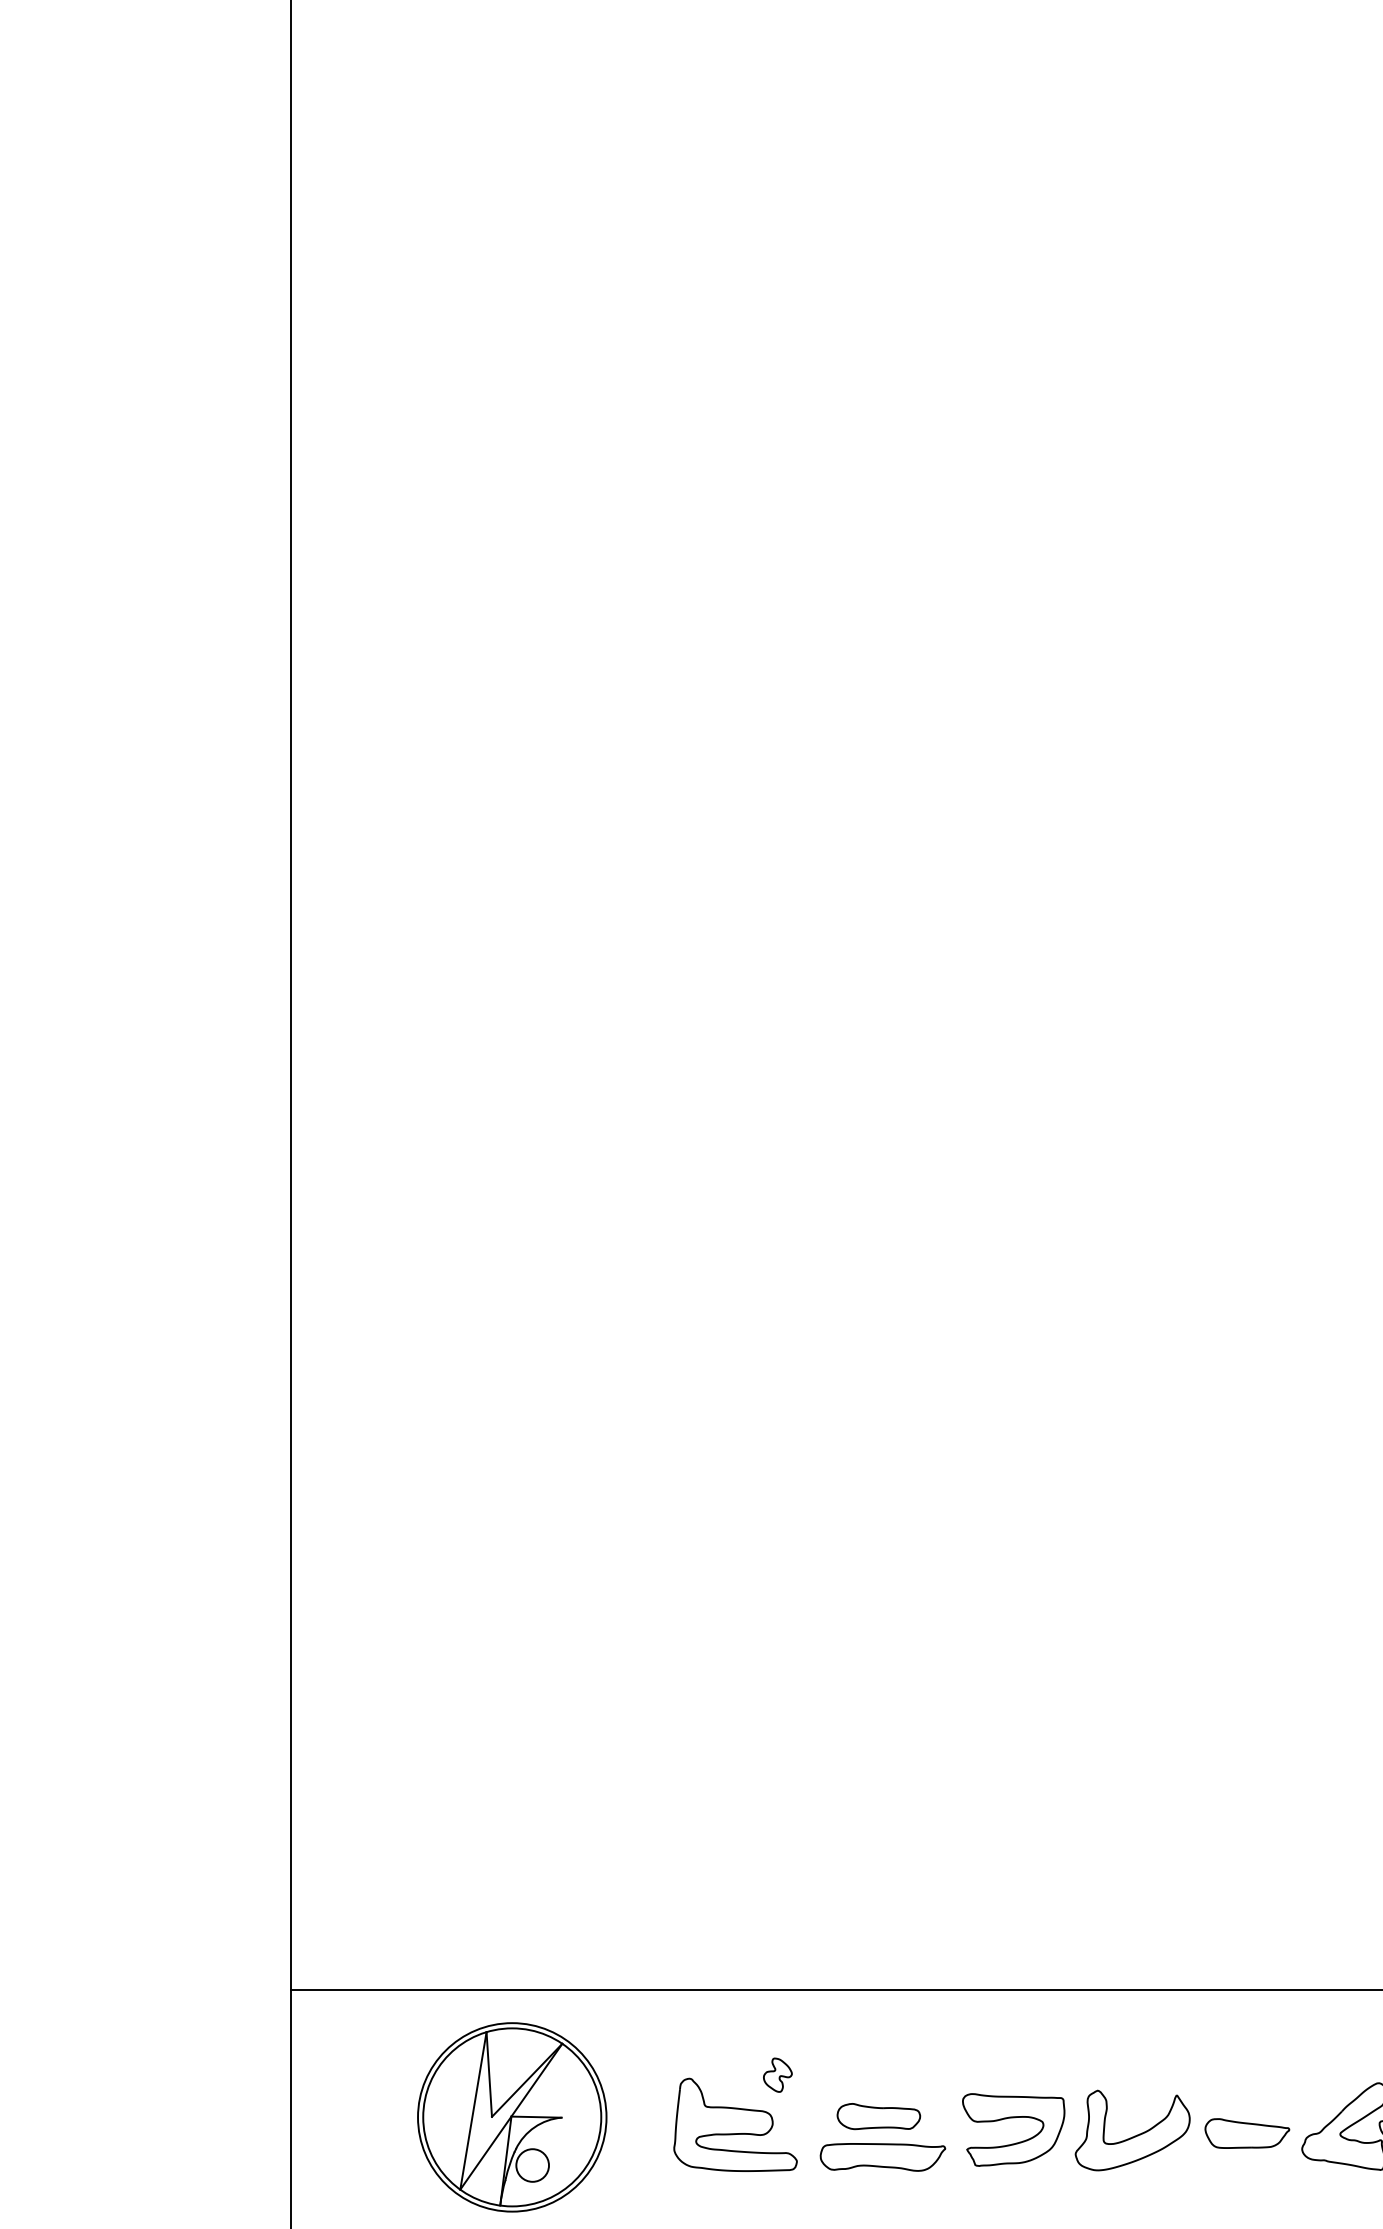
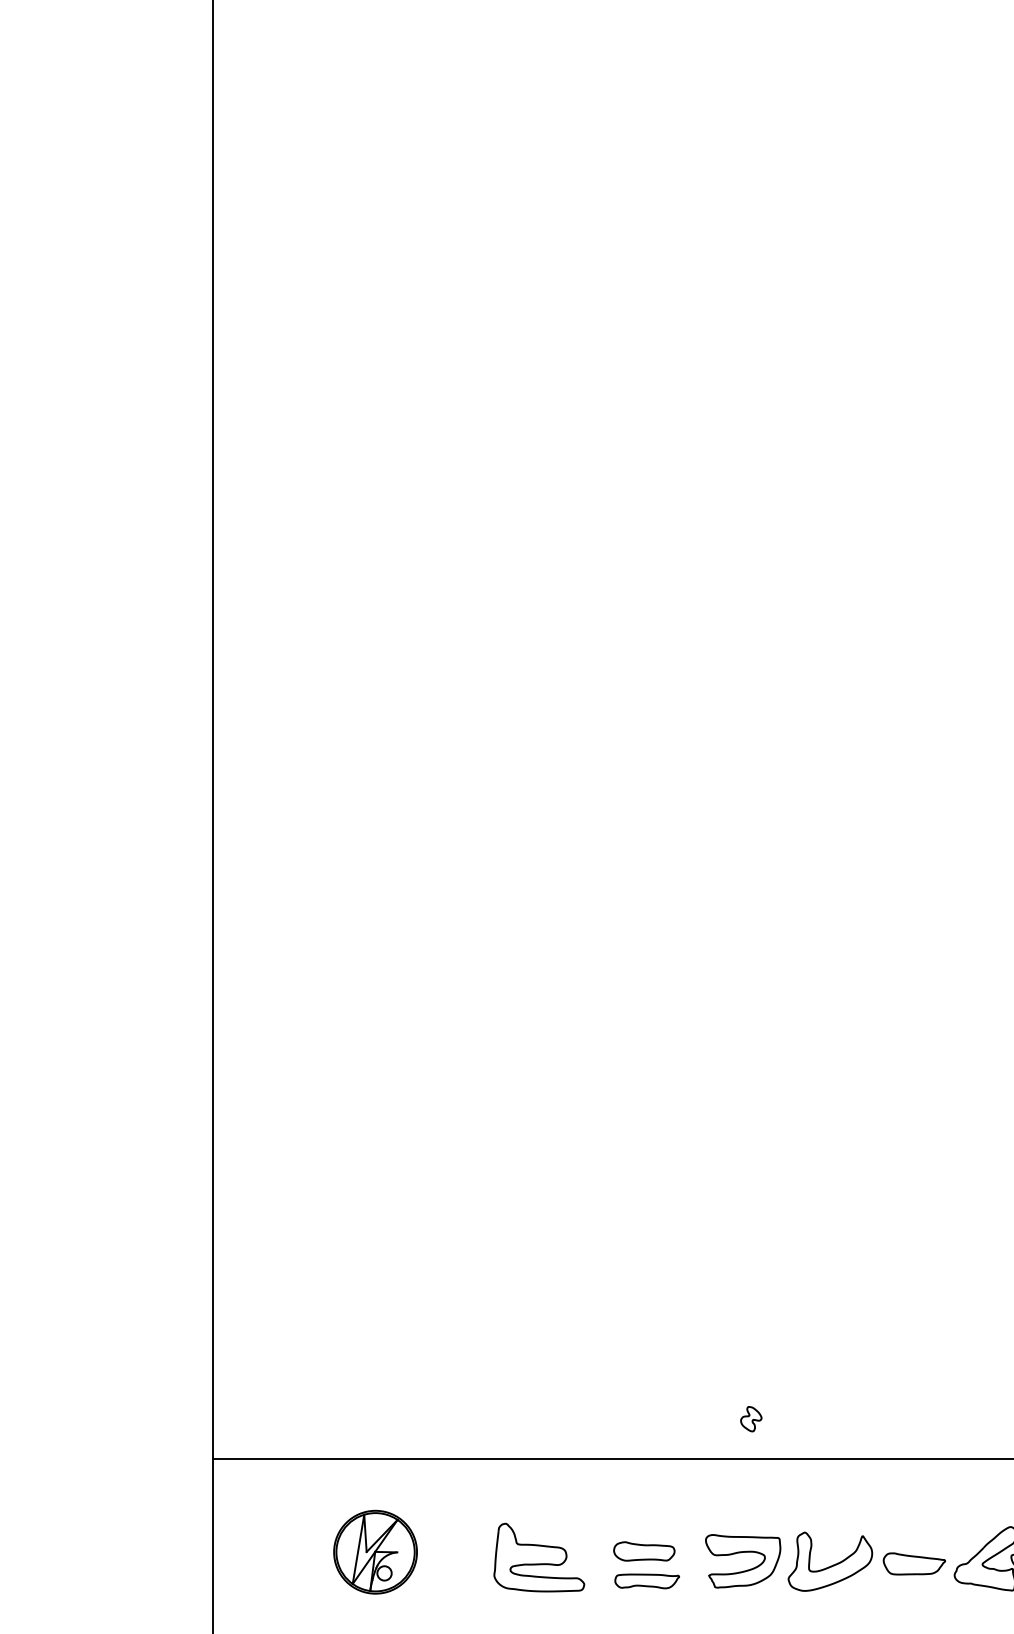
curve: (779, 2075) -> (752, 1419), moved
part: (512, 2117) -> (375, 1552), size x0.6
part: (881, 2157) -> (646, 1581), size x0.7

